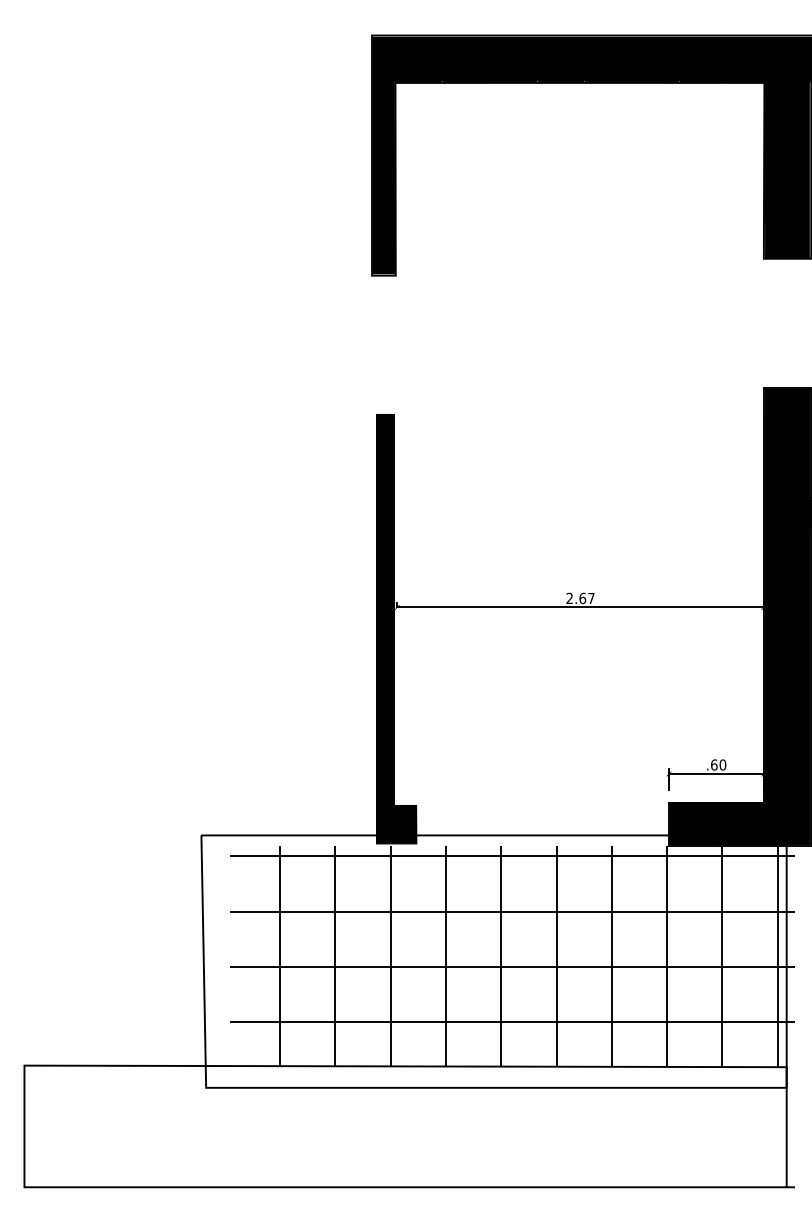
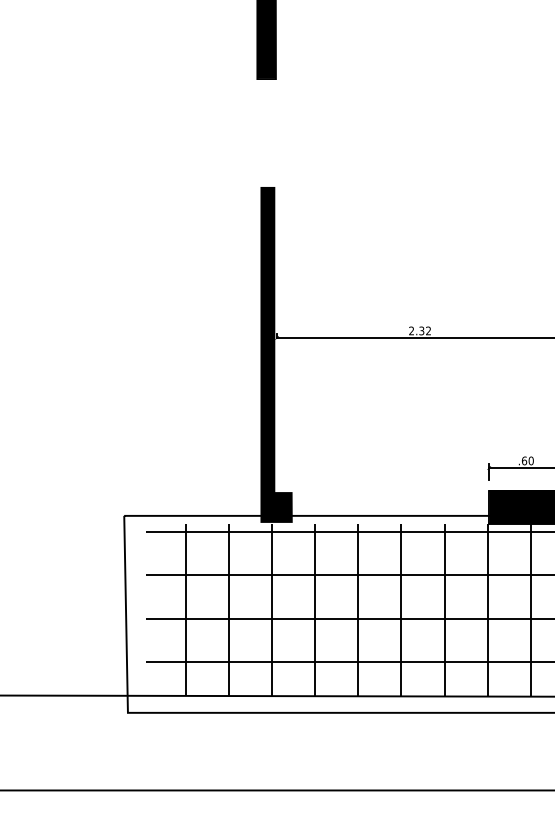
text: (586, 598) -> (424, 330), 2.67 -> 2.32

